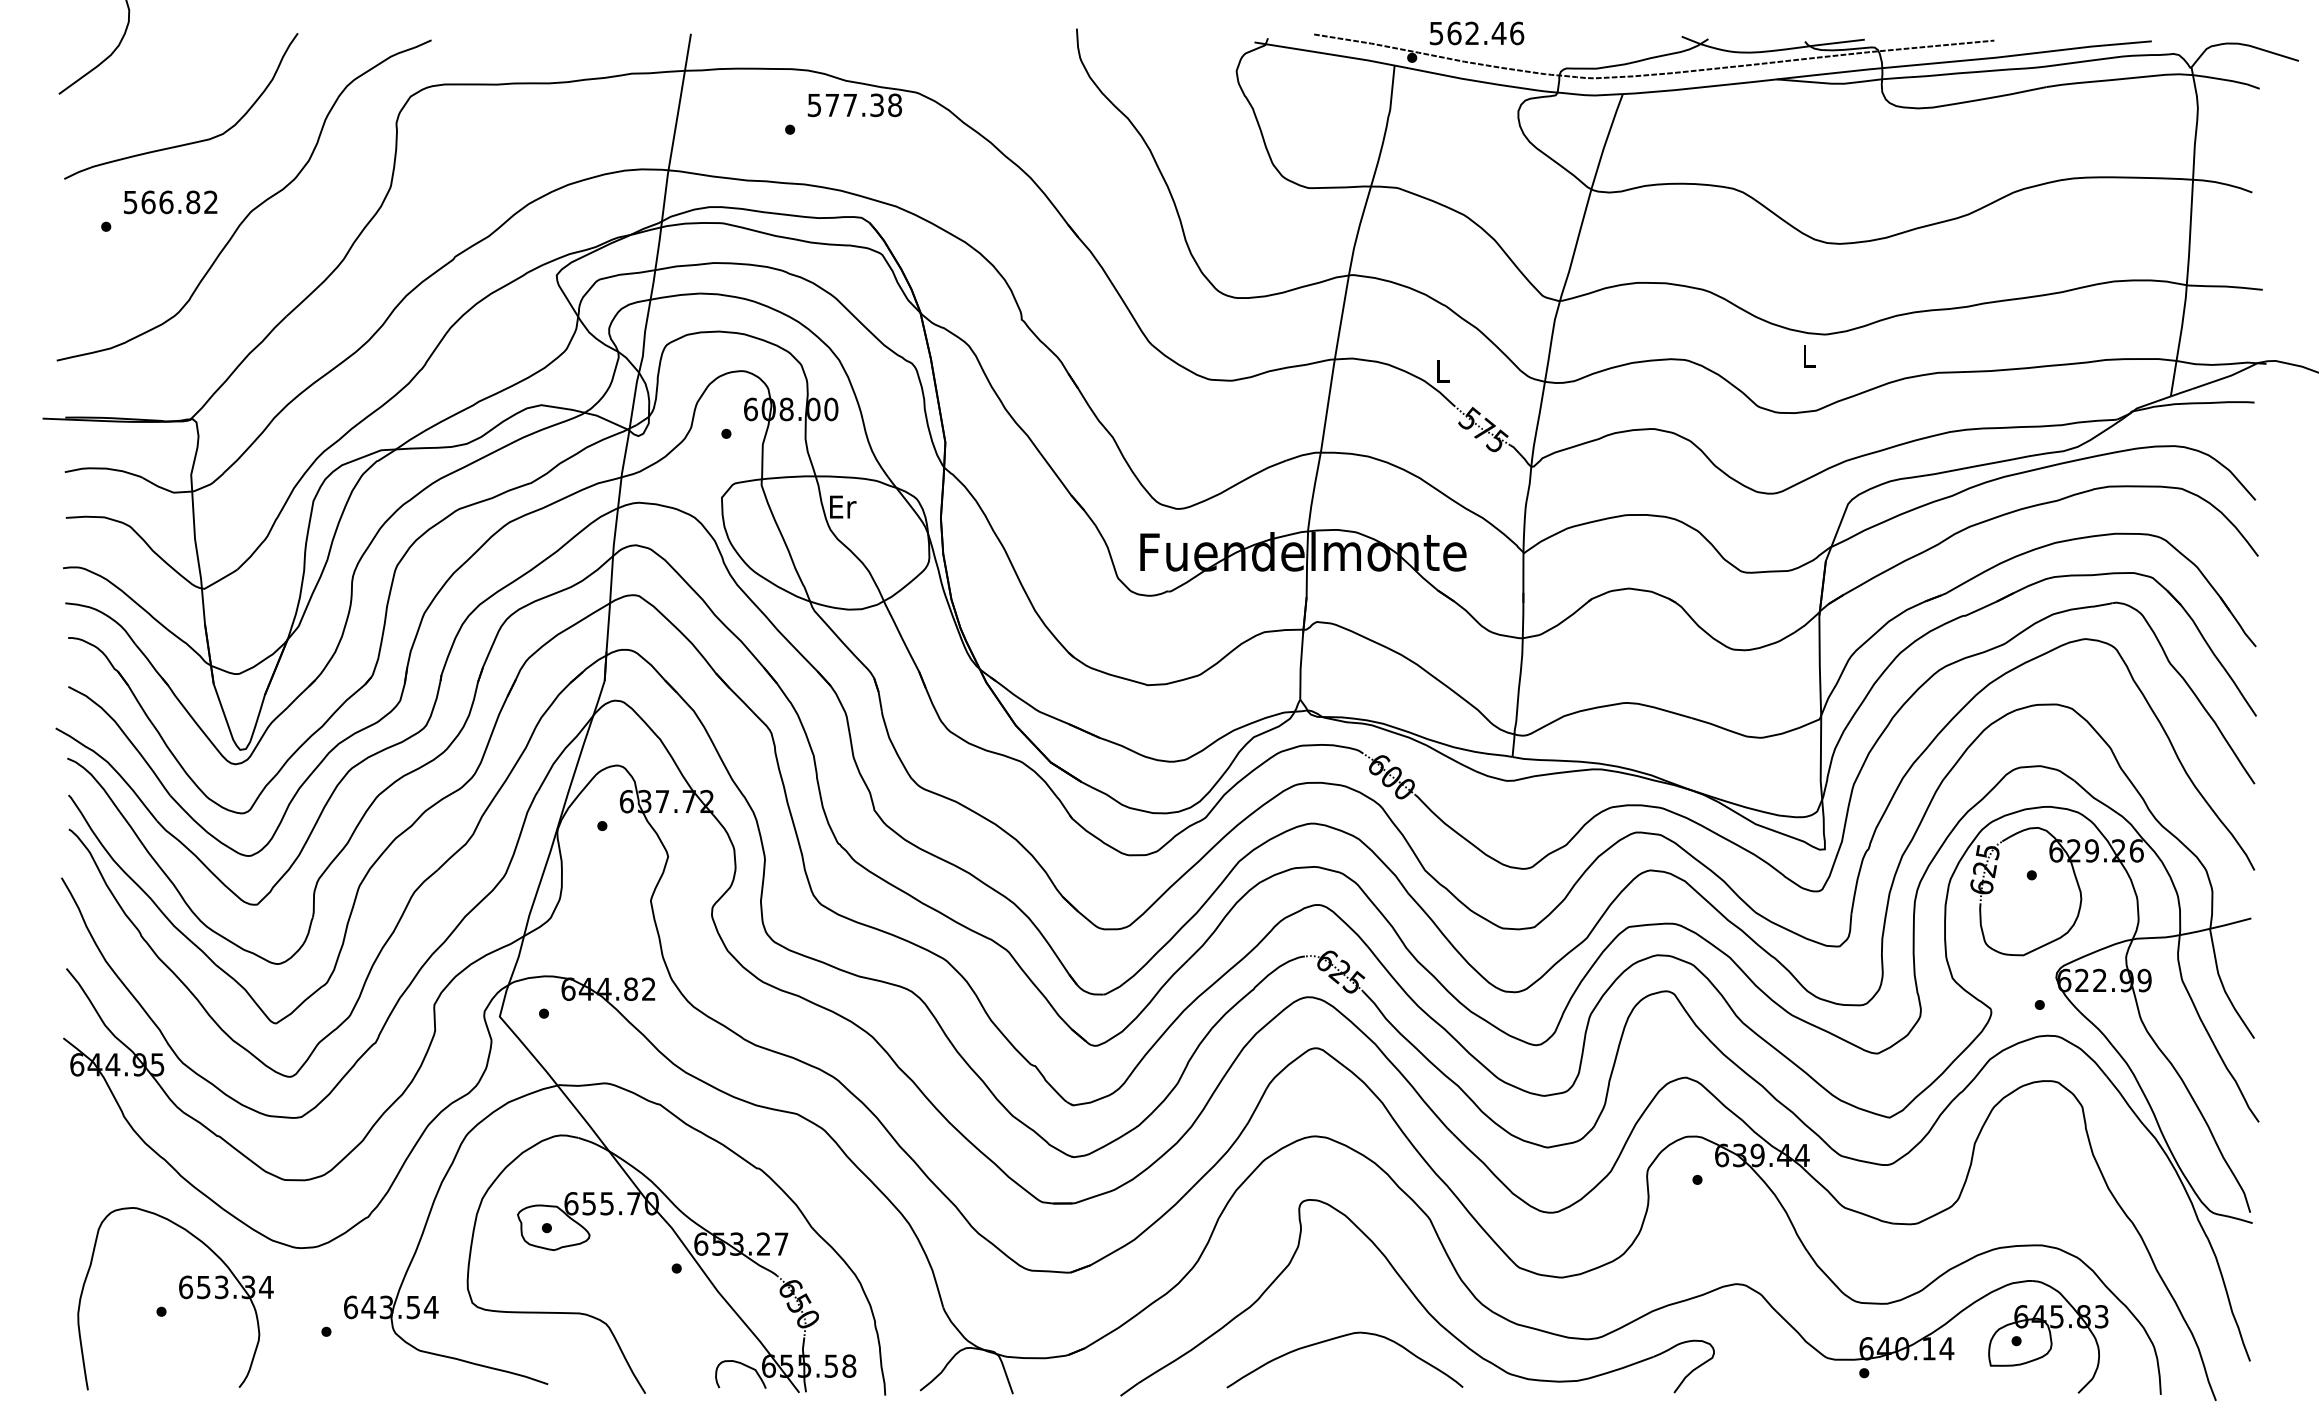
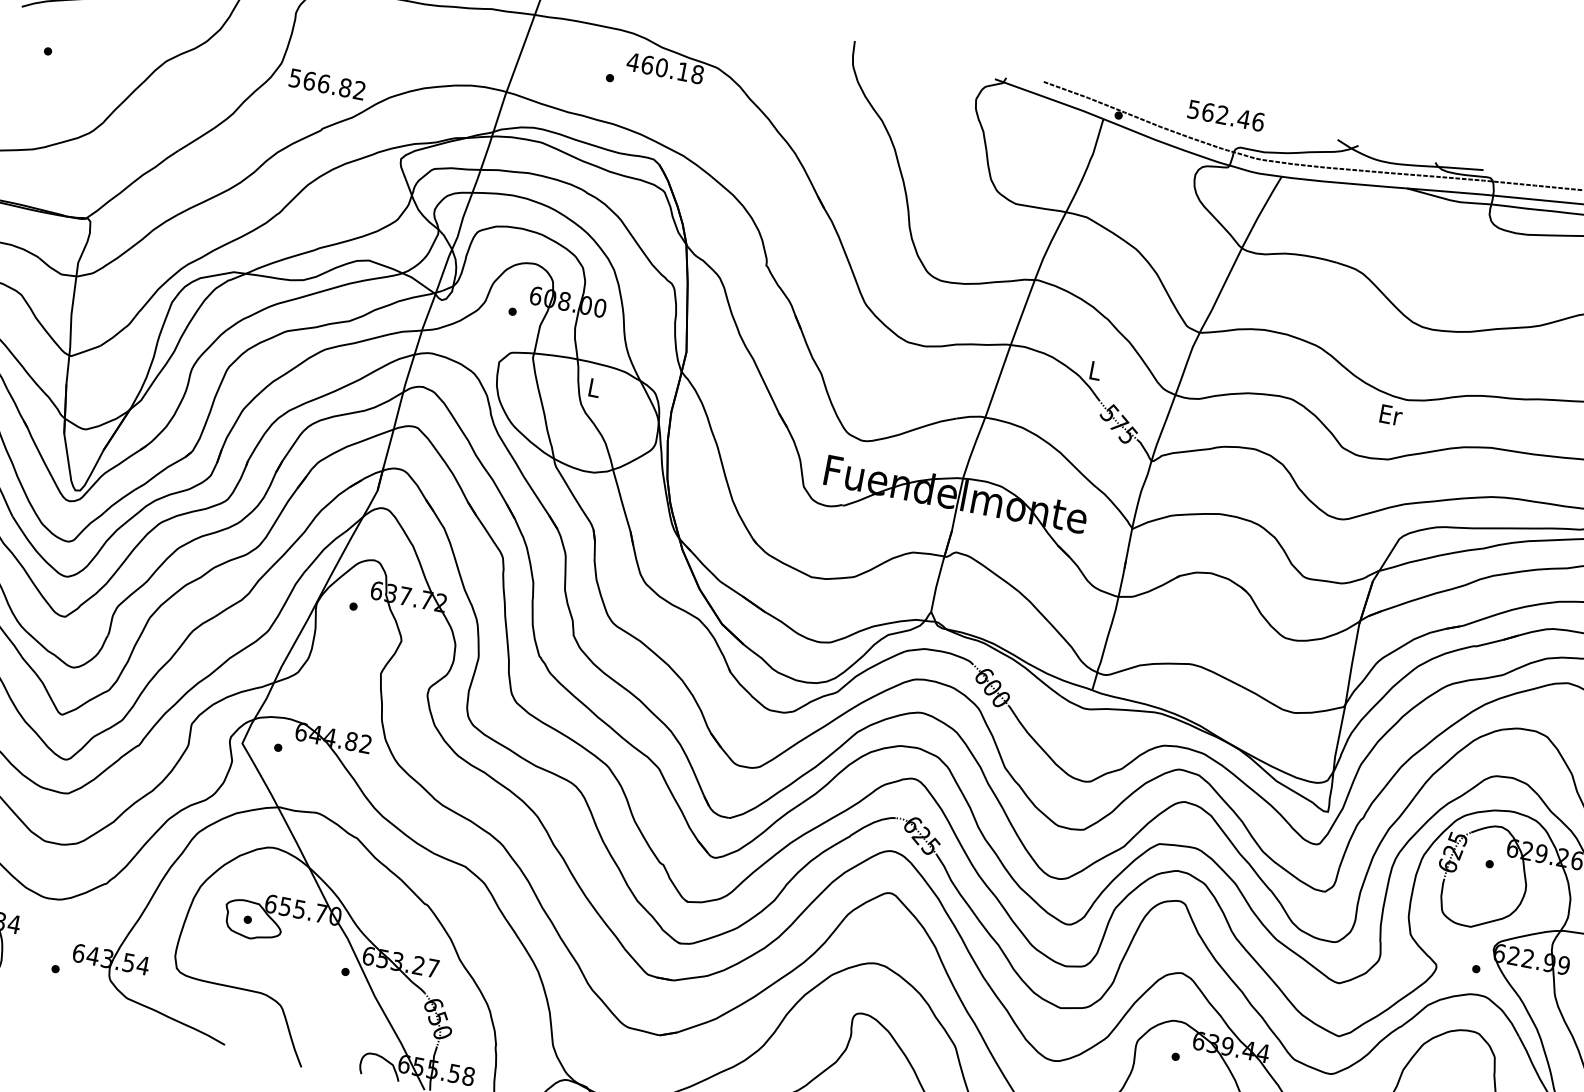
text: (1476, 33) -> (1225, 115), moved
text: (845, 105) -> (658, 67), 577.38 -> 460.18
text: (170, 202) -> (327, 84), moved
text: (1809, 356) -> (1390, 415), L -> Er
text: (843, 506) -> (595, 387), Er -> L

